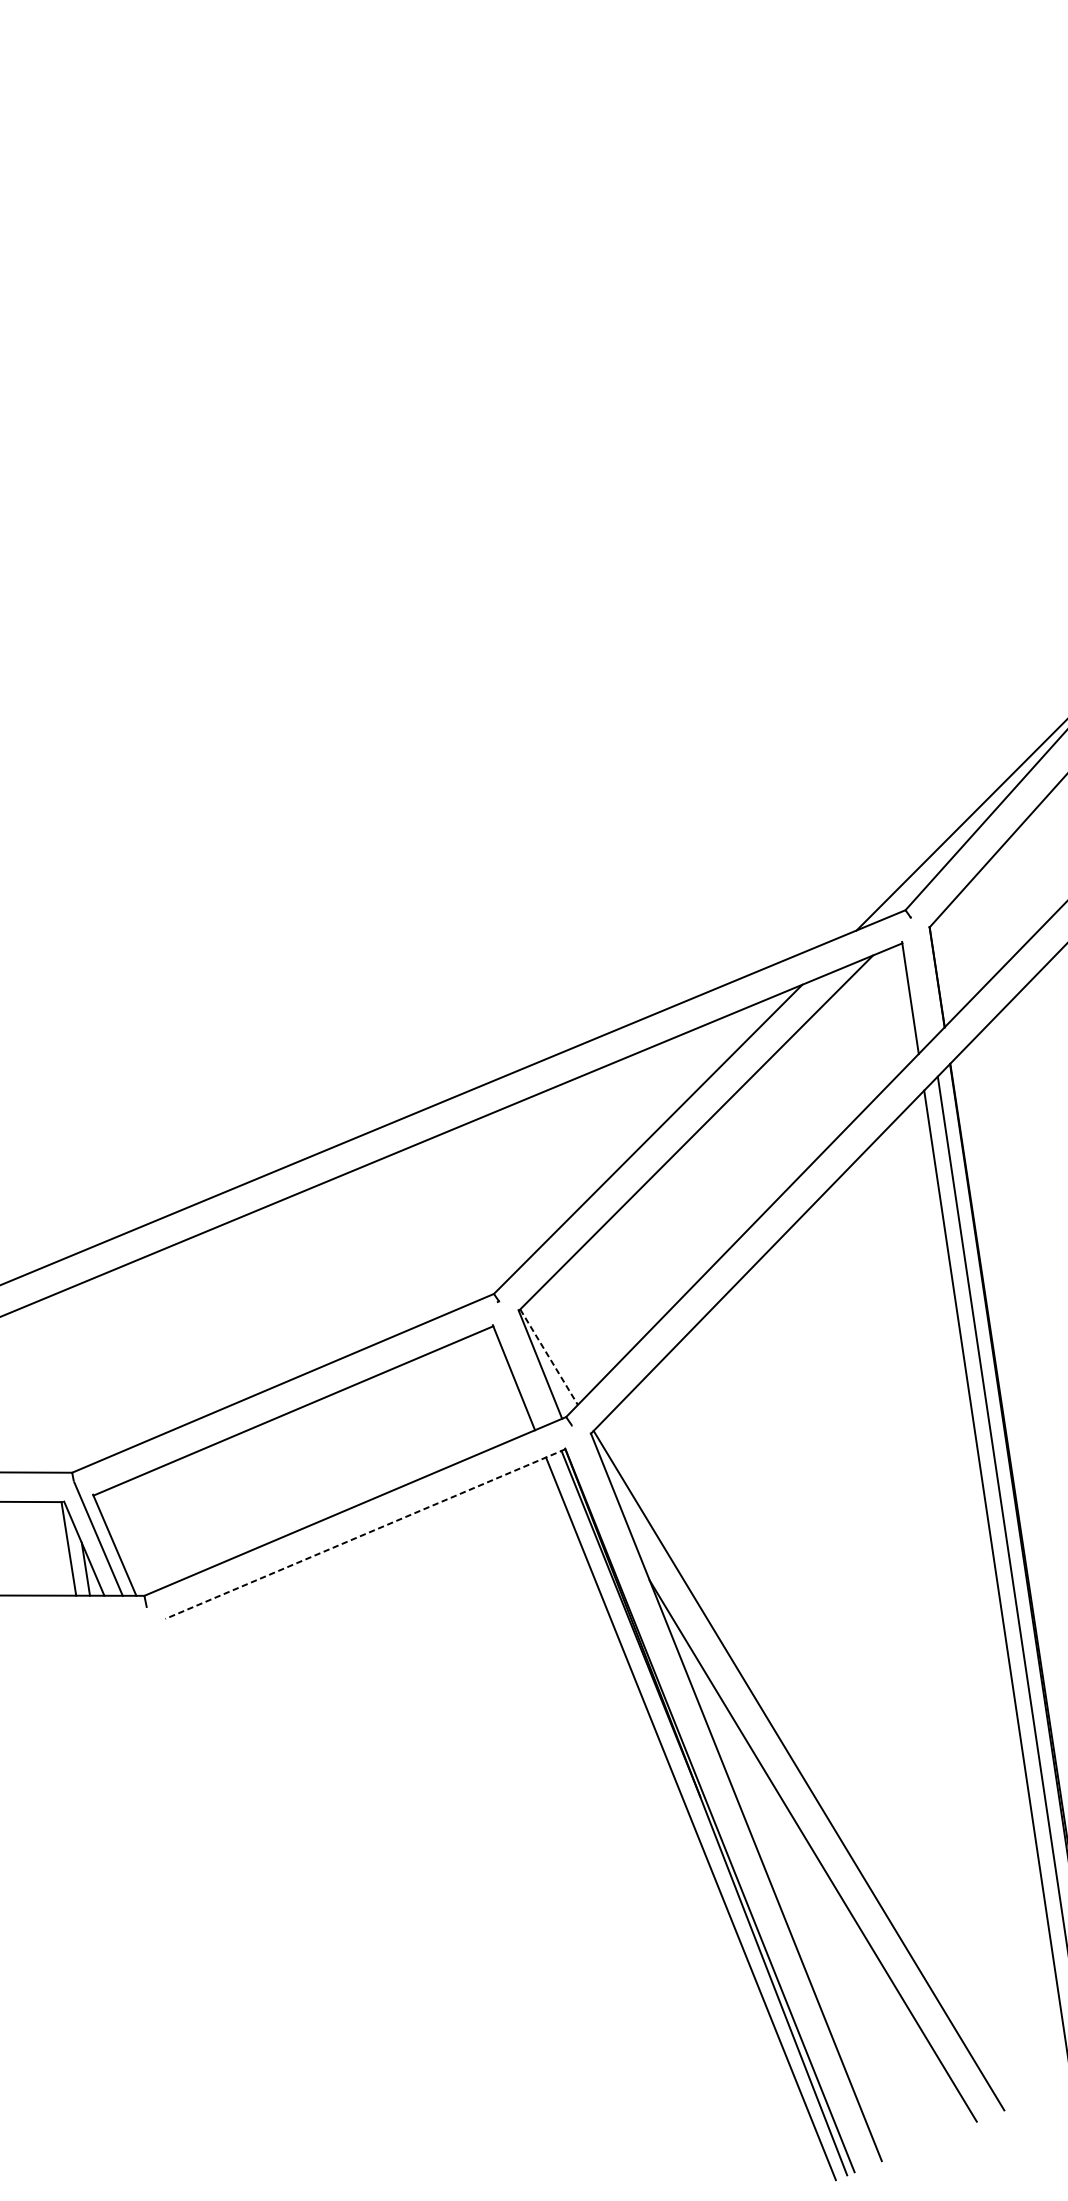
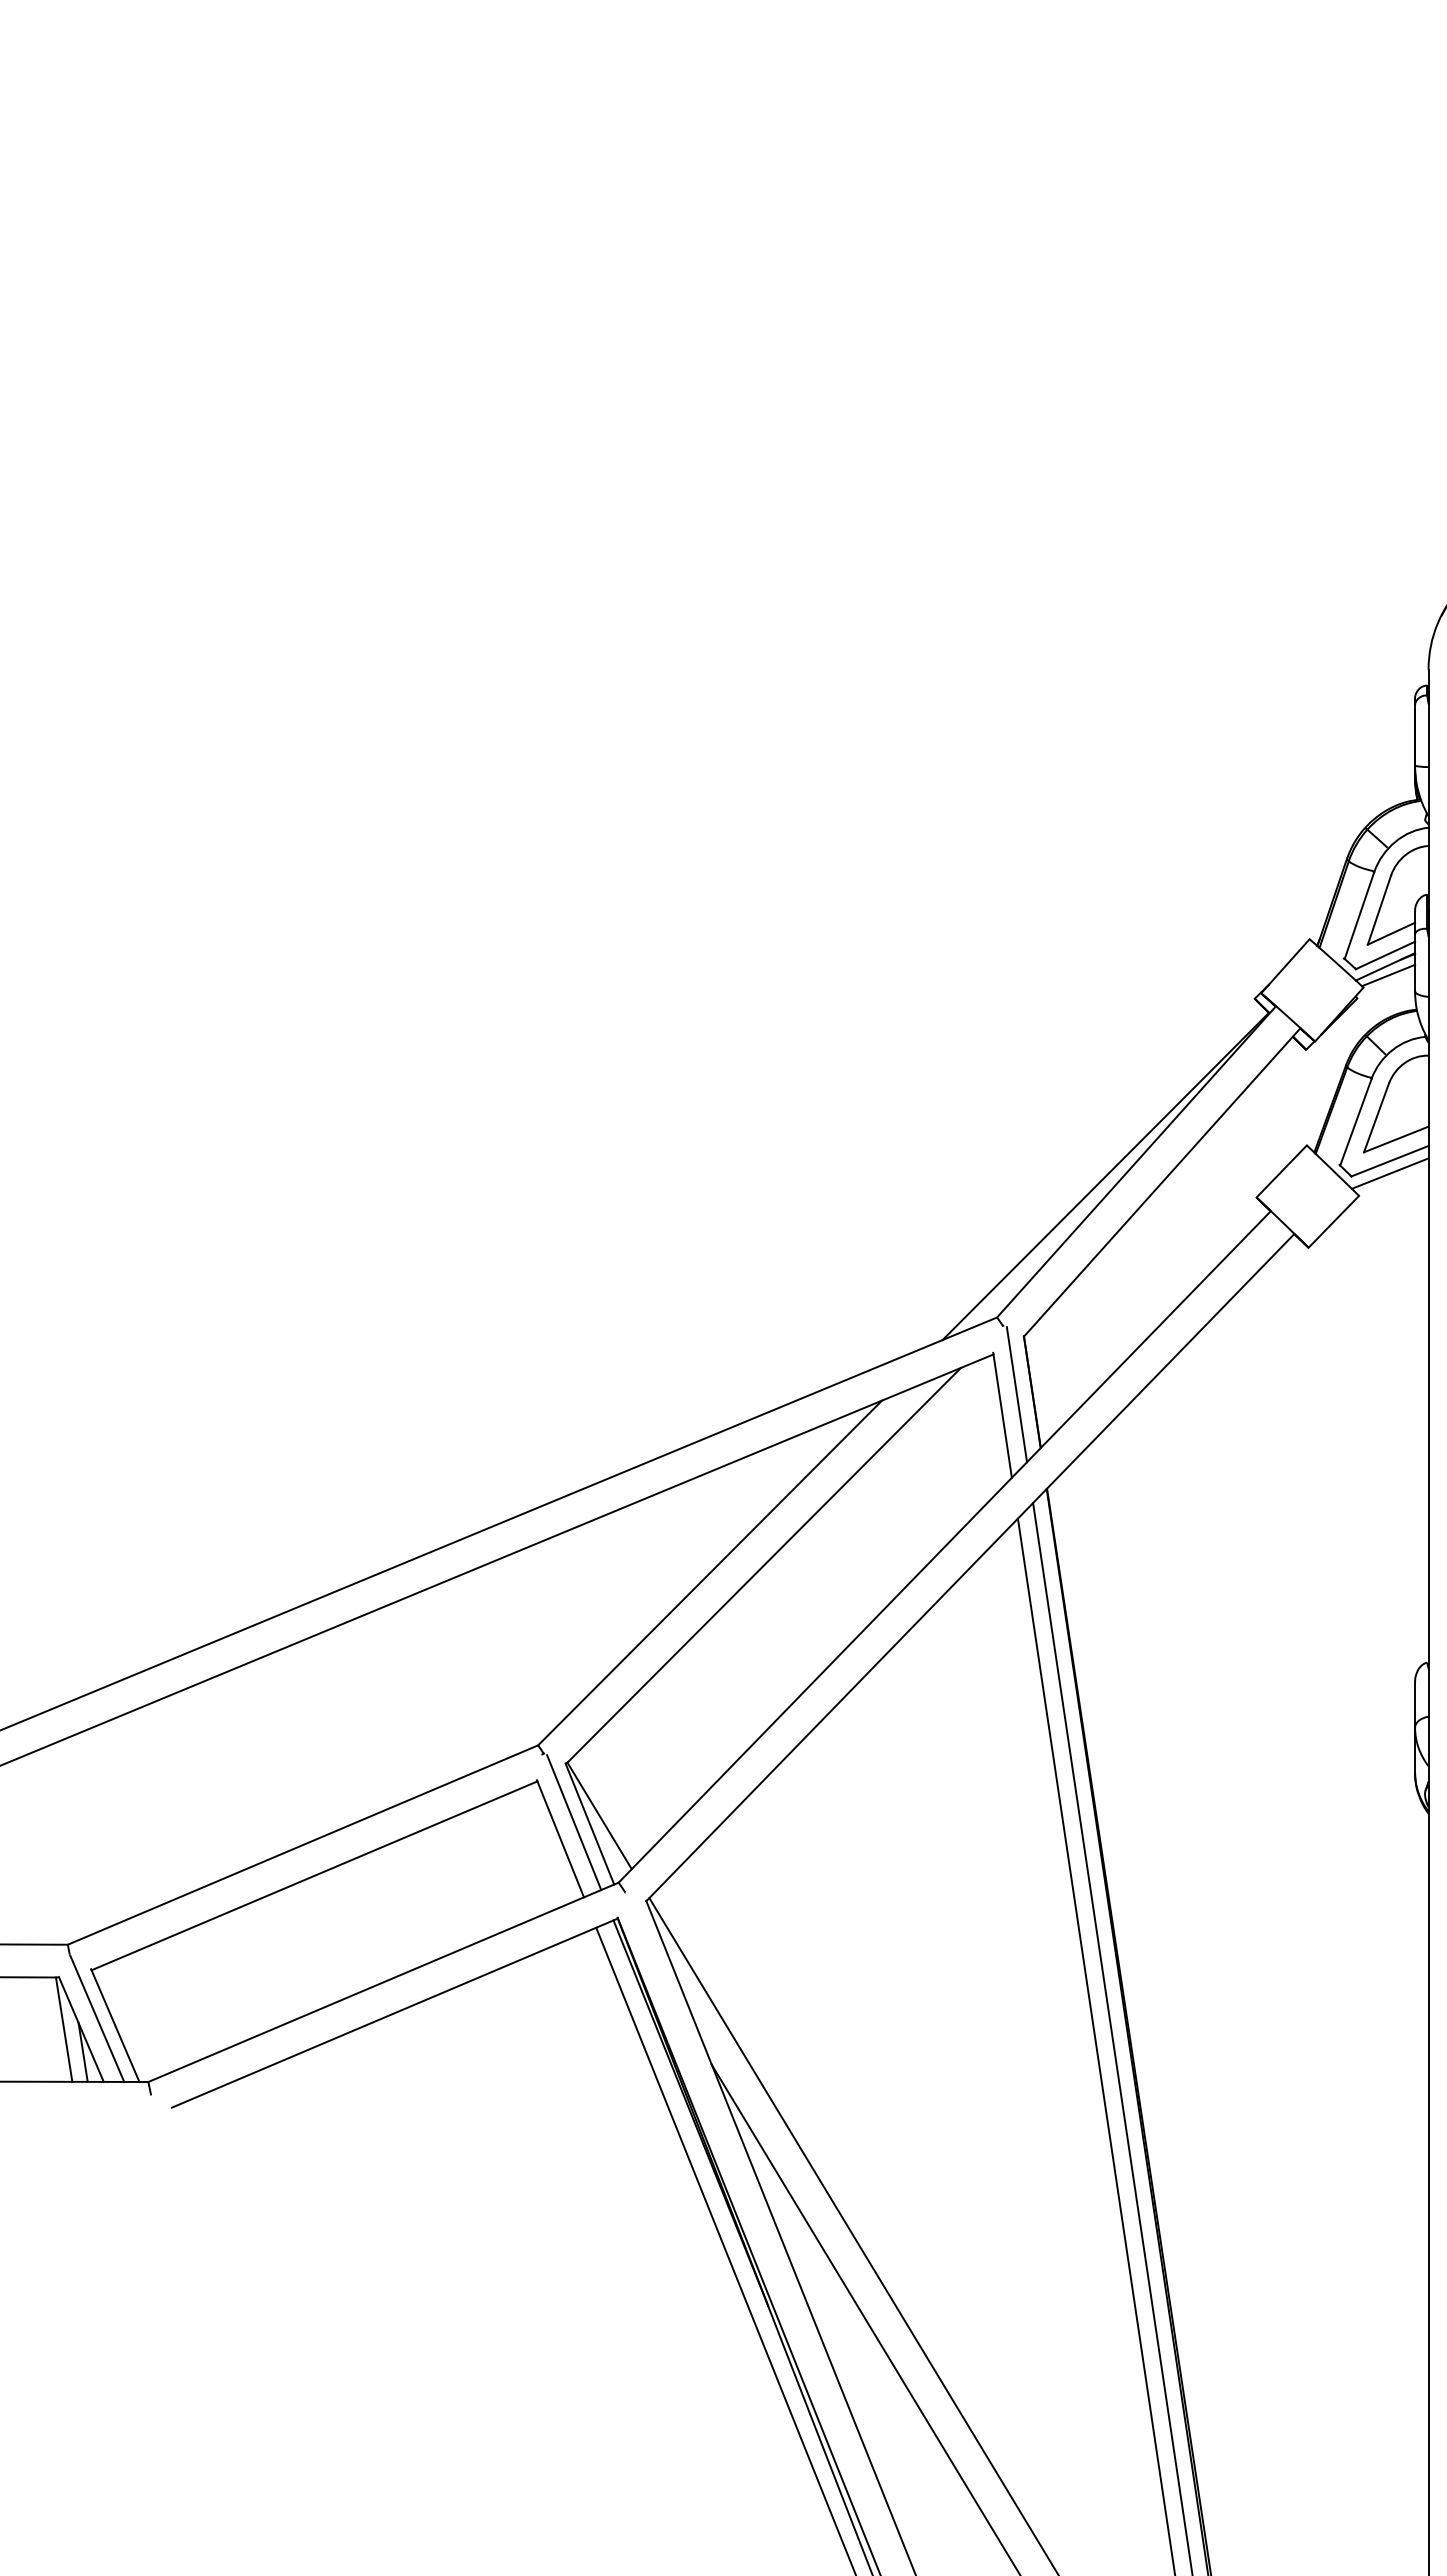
line: (922, 979) -> (1016, 1394), added
line: (548, 1357) -> (599, 1816), dashed -> solid
line: (526, 1363) -> (574, 1822), added
line: (365, 1534) -> (394, 2013), dashed -> solid

